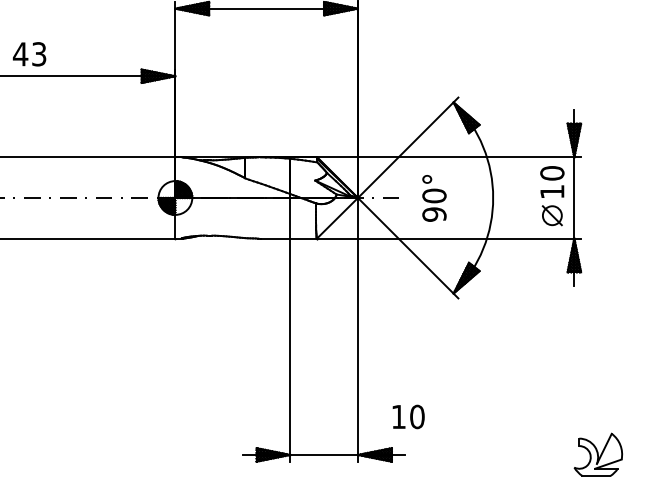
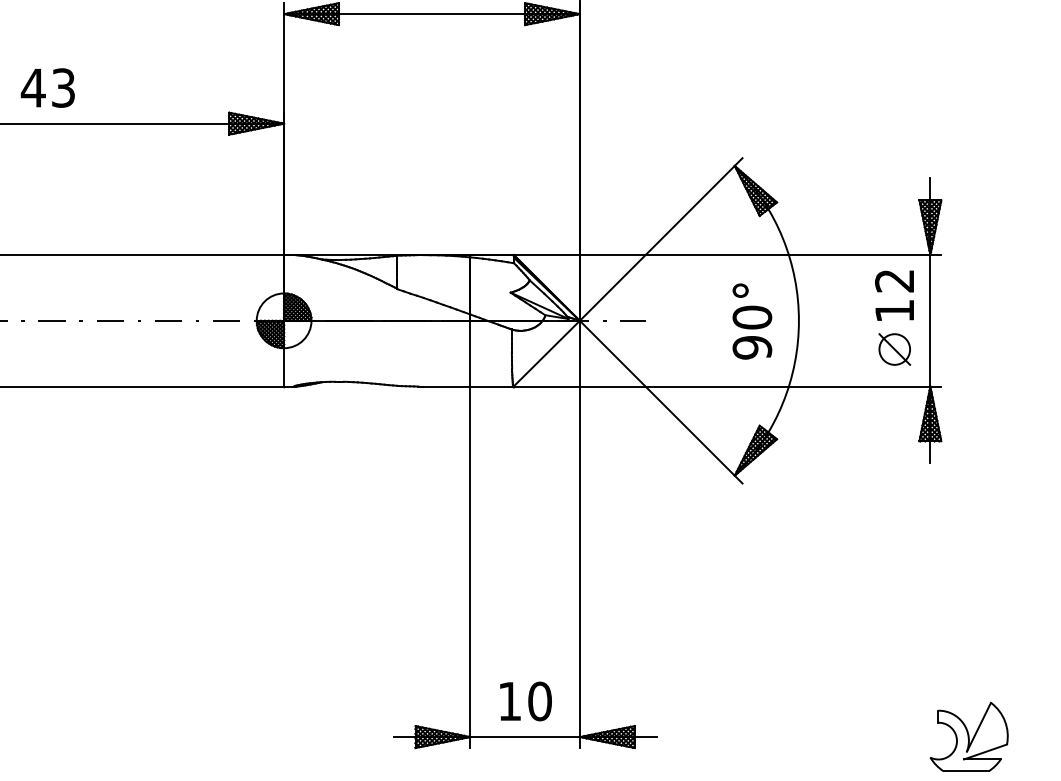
text: (552, 173) -> (894, 281), 10 -> 12
text: (434, 198) -> (752, 321), moved
text: (408, 416) -> (525, 700), moved

